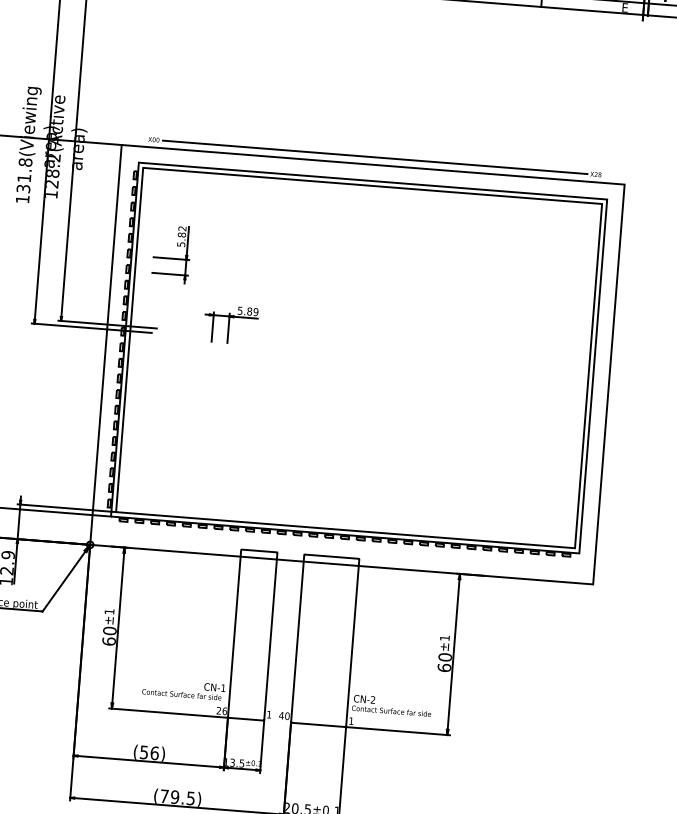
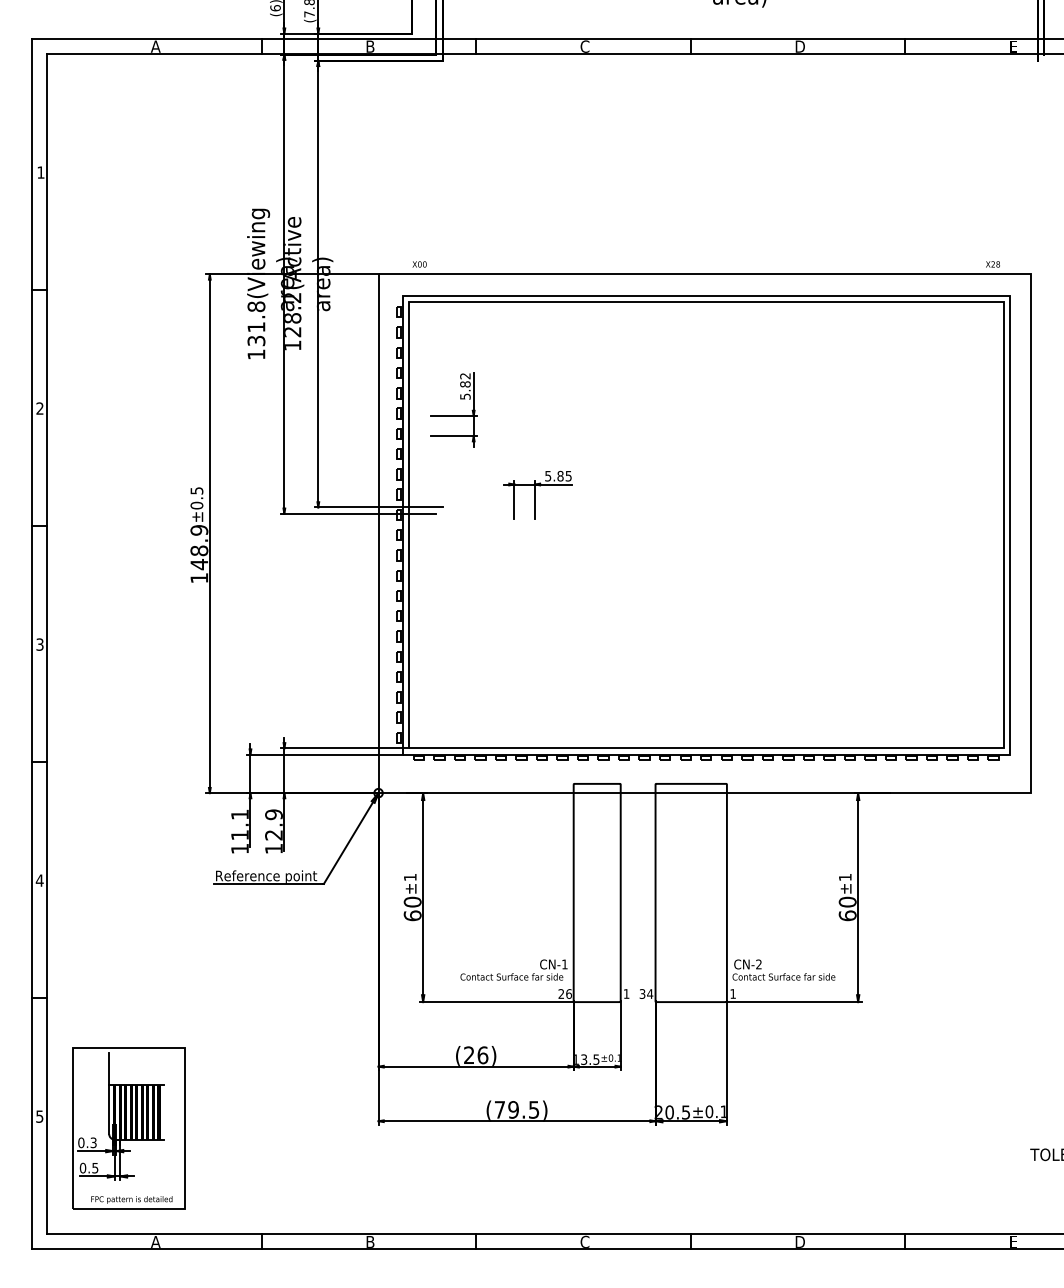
line: (375, 157) -> (706, 264), removed
text: (255, 311) -> (568, 475), 5.89 -> 5.85
text: (284, 715) -> (646, 993), 40 -> 34
text: (144, 752) -> (469, 1055), (56) -> (26)

